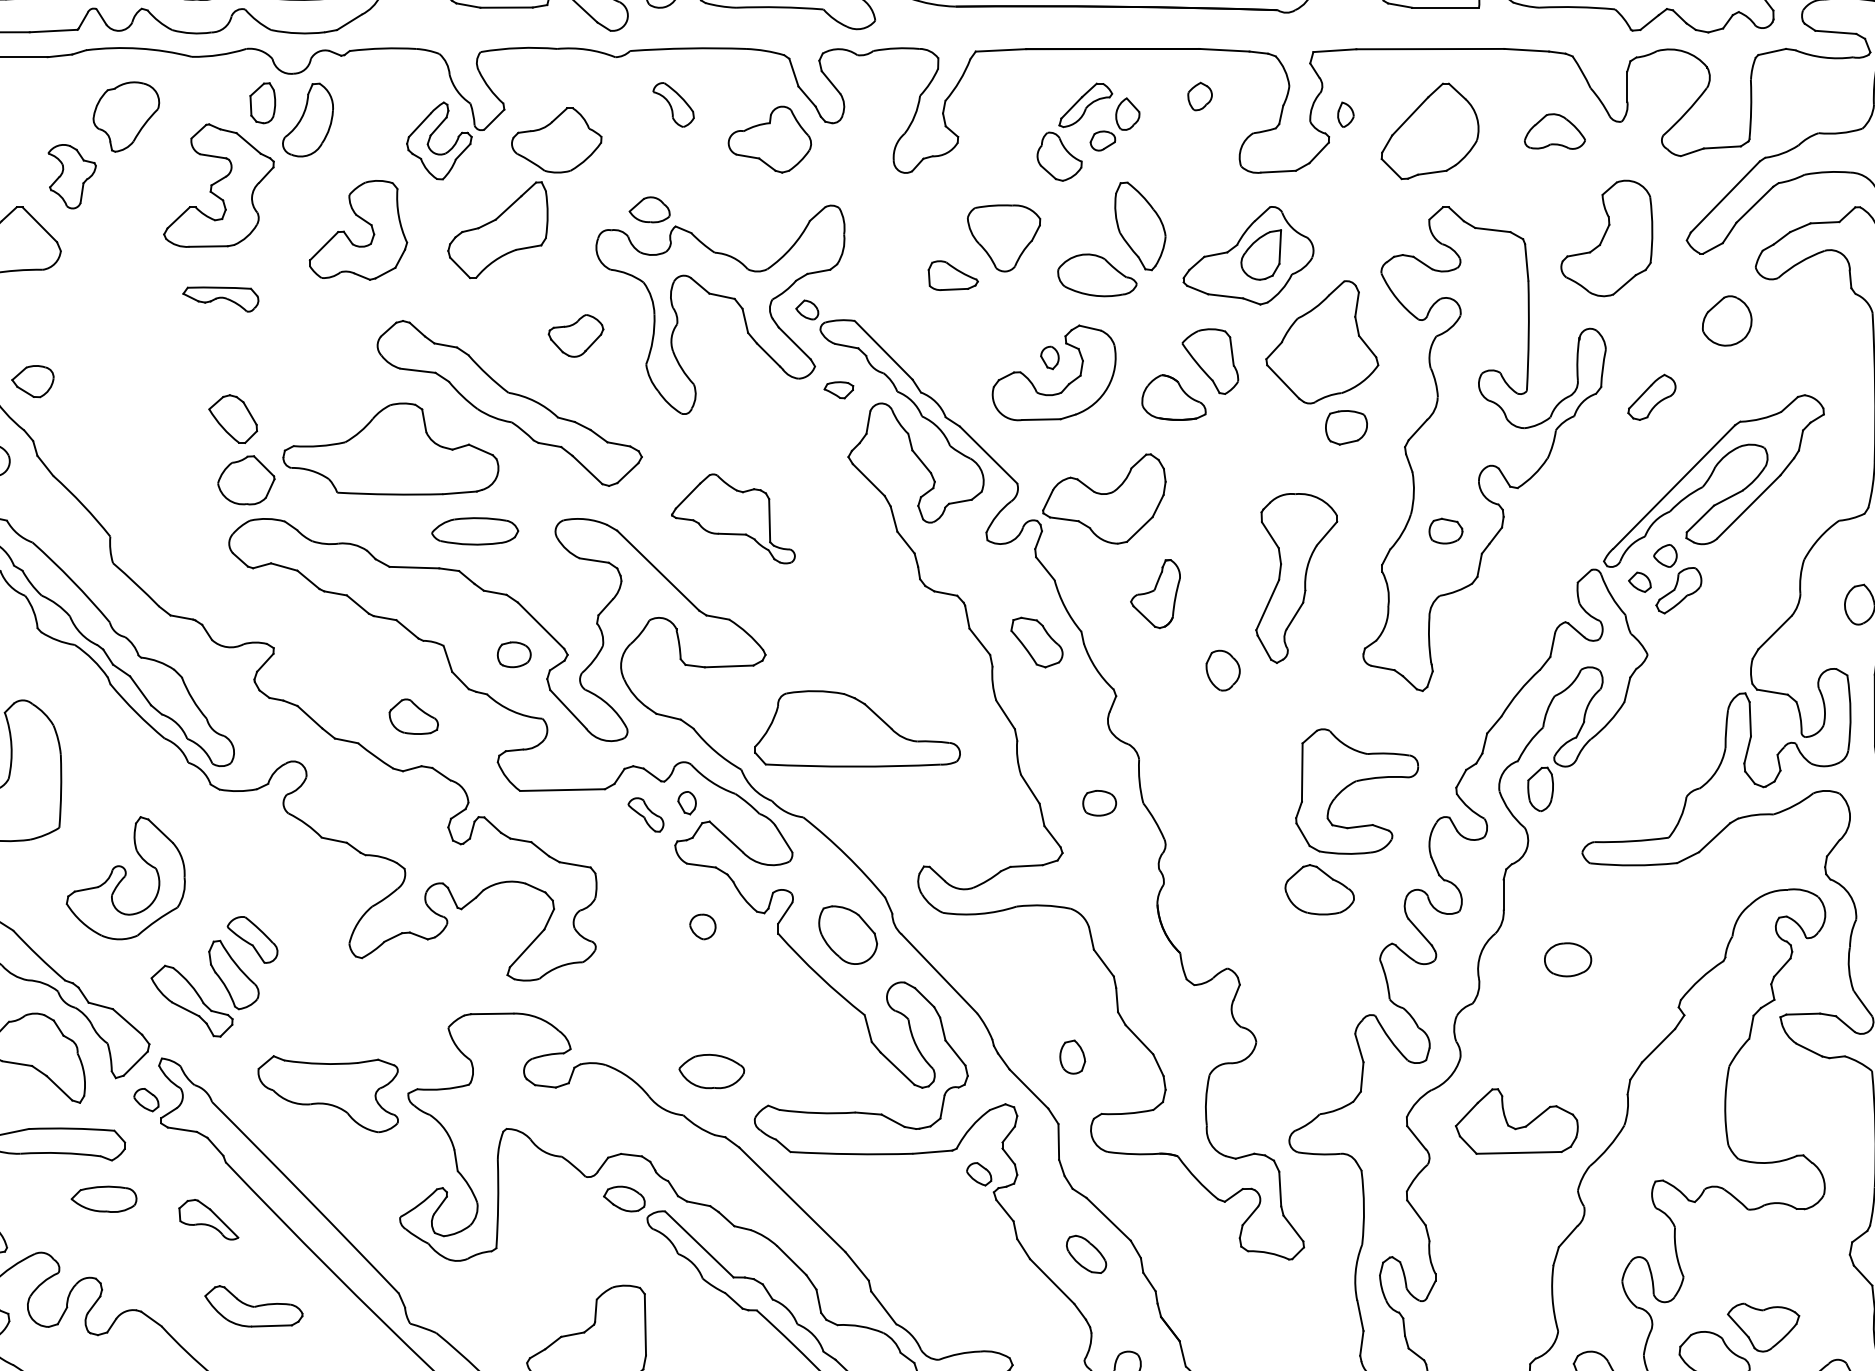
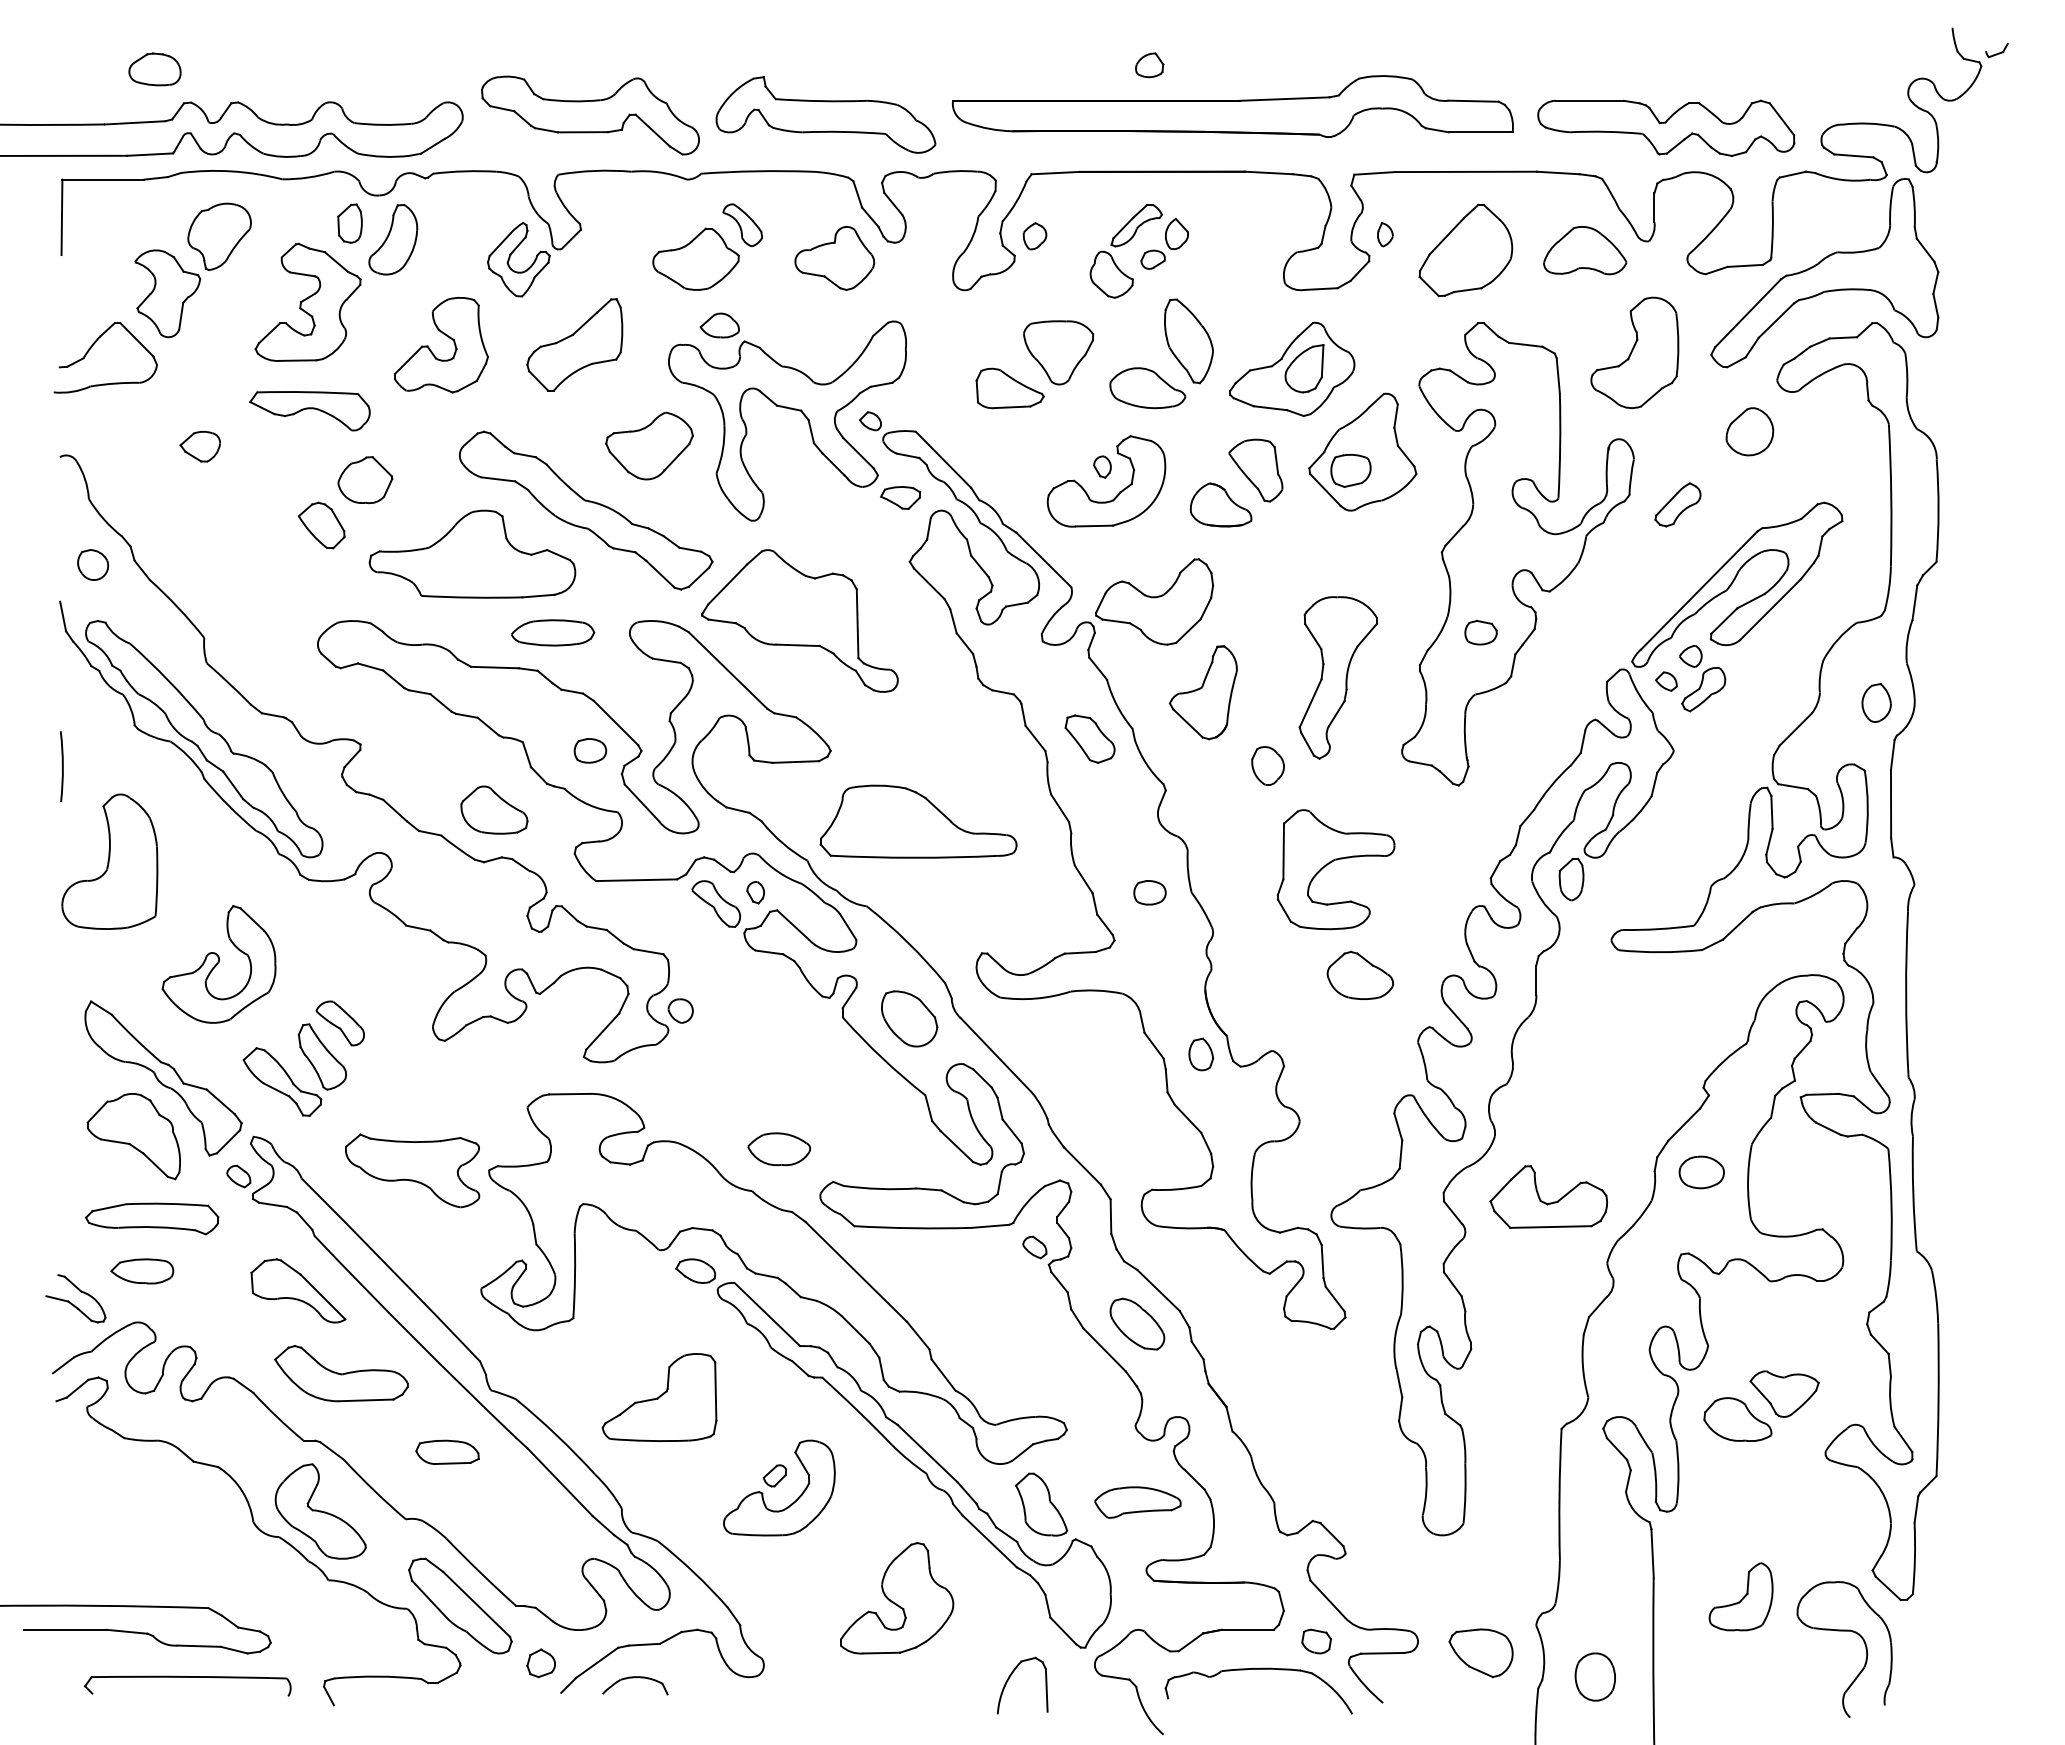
part: (1199, 96) -> (1034, 236), moved
part: (1555, 131) -> (1585, 250), size x1.43
part: (556, 139) -> (695, 258), moved
part: (71, 176) -> (167, 293), size x1.43
part: (952, 275) -> (1009, 388), size x1.43
part: (220, 299) -> (309, 411), size x1.67
part: (576, 335) -> (649, 445), size x1.67
part: (32, 381) -> (199, 446), moved
part: (838, 389) -> (900, 497), size x1.43
part: (1346, 427) -> (1350, 470), moved
part: (246, 480) -> (365, 480), moved
part: (732, 518) -> (799, 620), size x1.67
part: (1155, 593) -> (1203, 692), size x1.43
part: (413, 716) -> (494, 809), size x1.43
part: (1353, 784) -> (1332, 862), moved
part: (646, 814) -> (716, 903), size x1.43
part: (702, 926) -> (680, 1010), moved
part: (1567, 959) -> (1701, 1172), moved
part: (1072, 1057) -> (1201, 1054), moved
part: (104, 1199) -> (142, 1271), moved
part: (208, 1219) -> (298, 1290), size x1.67
part: (1086, 1253) -> (1137, 1323), size x1.43
part: (253, 1306) -> (341, 1373), size x1.43

